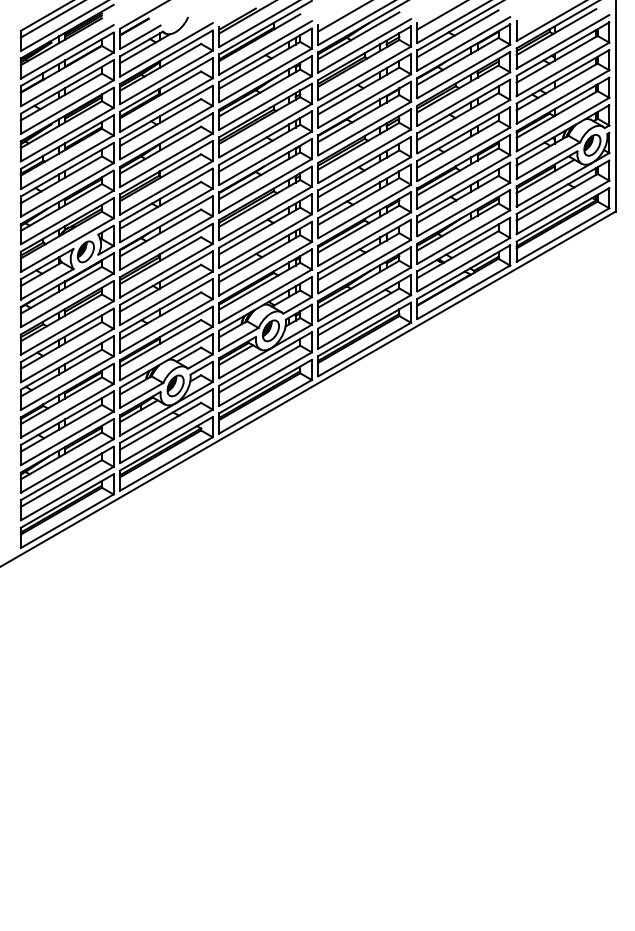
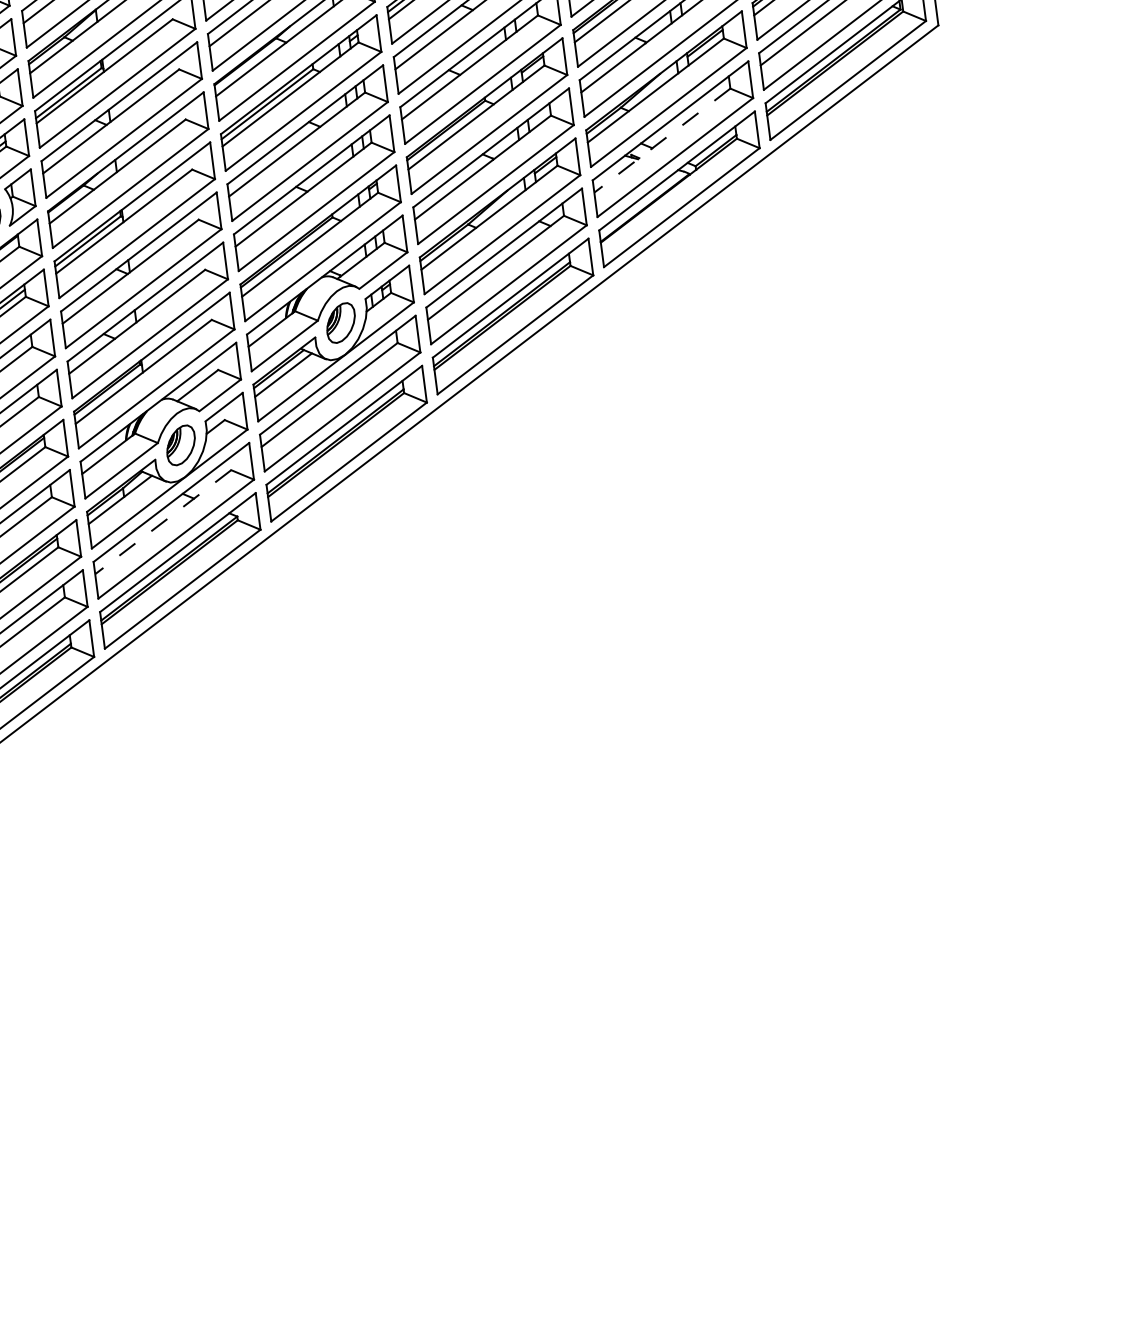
line: (457, 254) -> (661, 140), solid -> dashed
line: (160, 426) -> (163, 522), solid -> dashed

